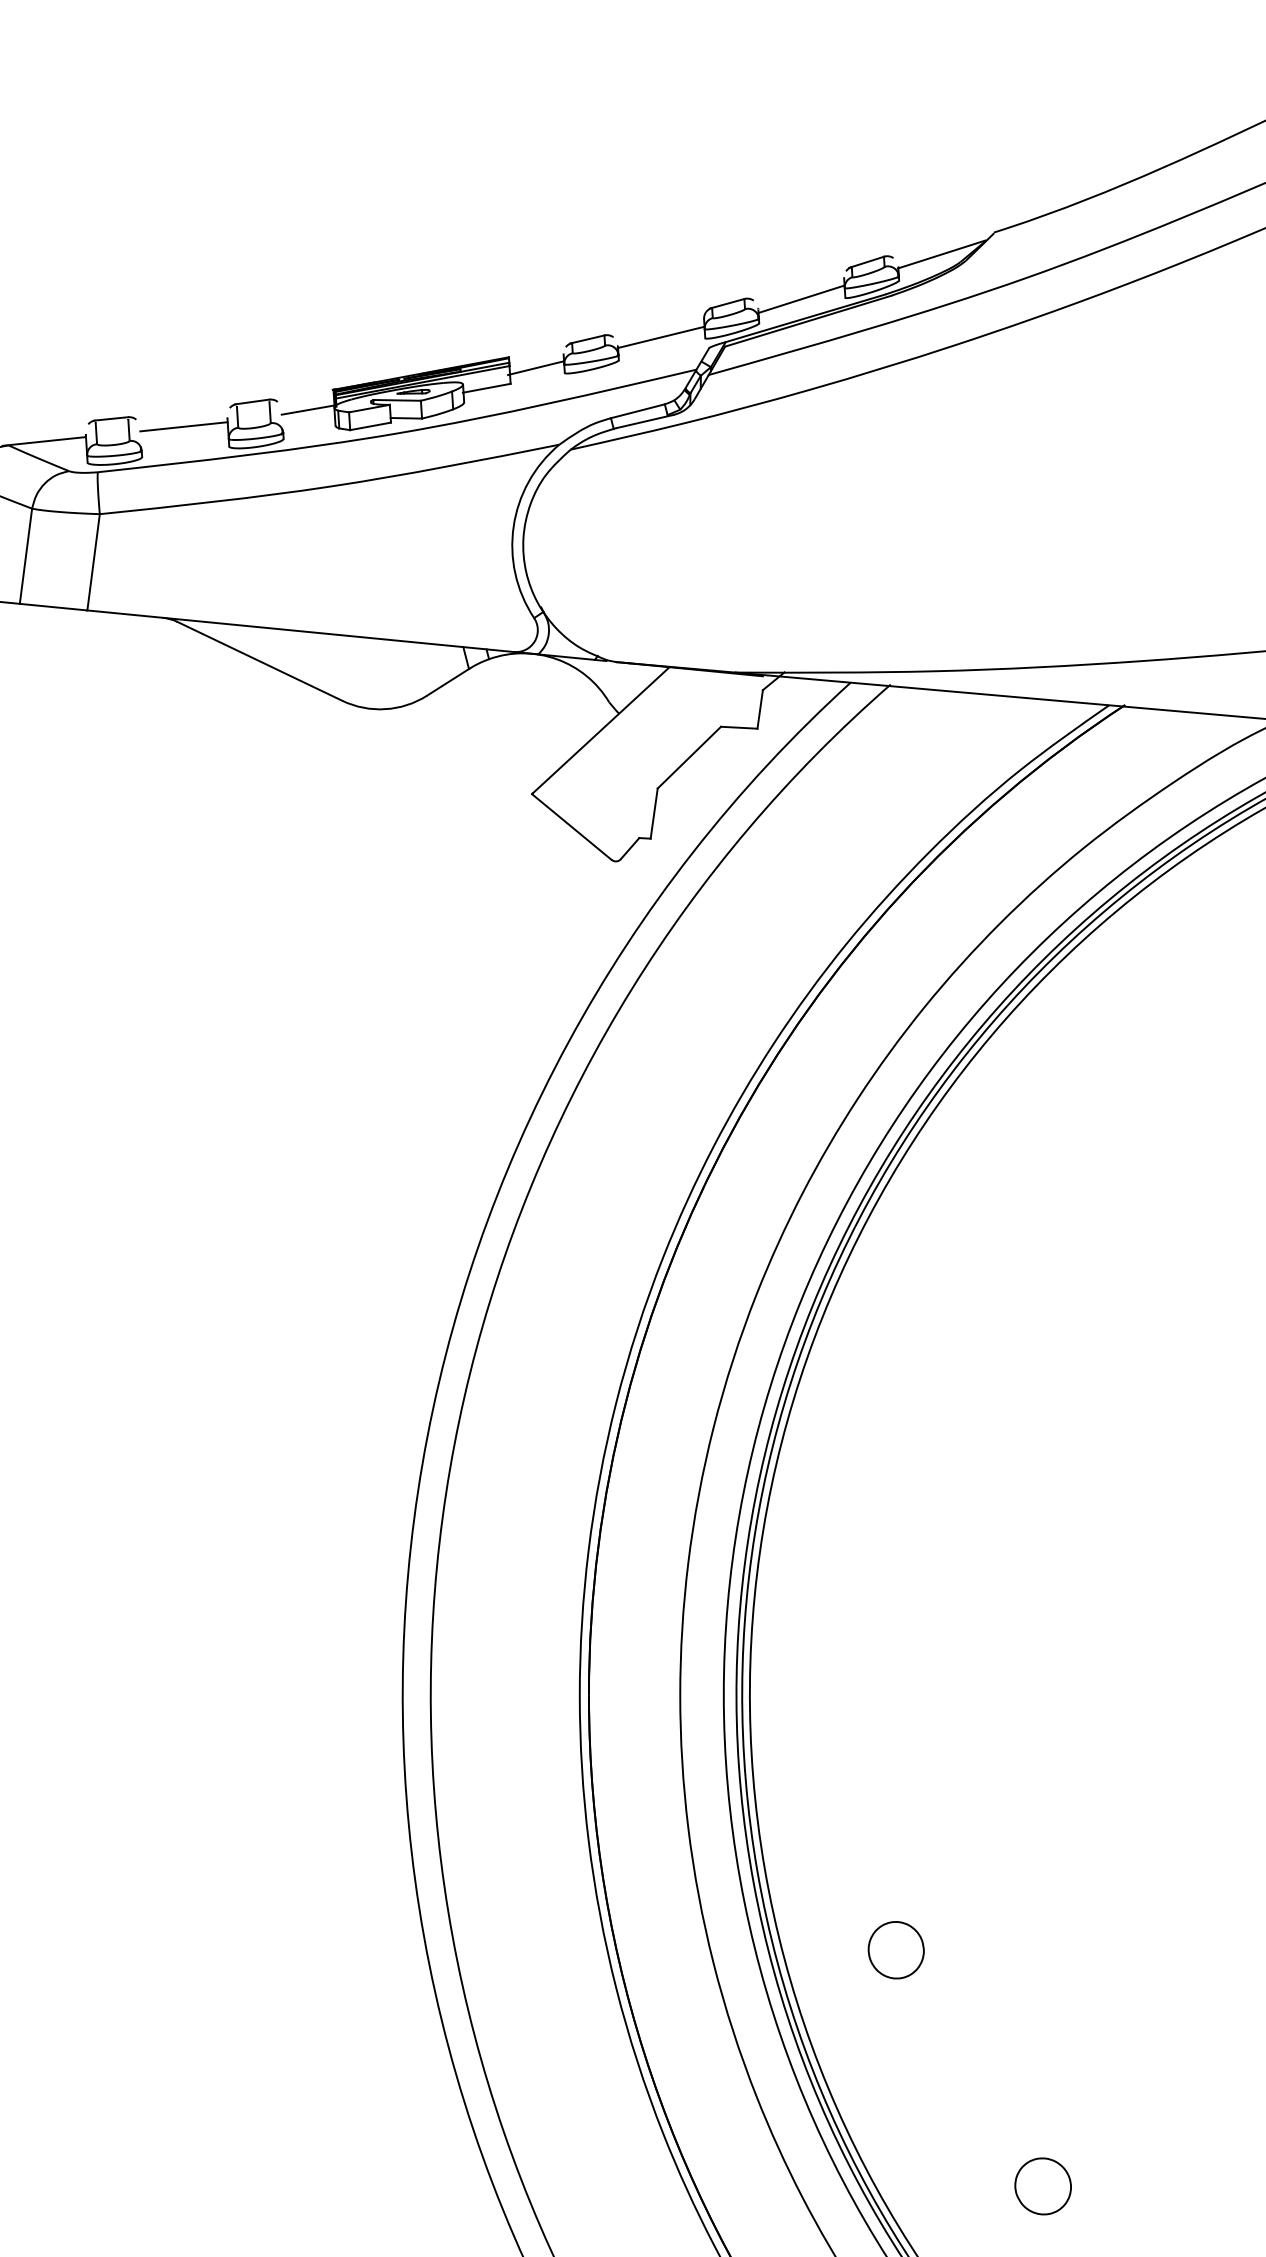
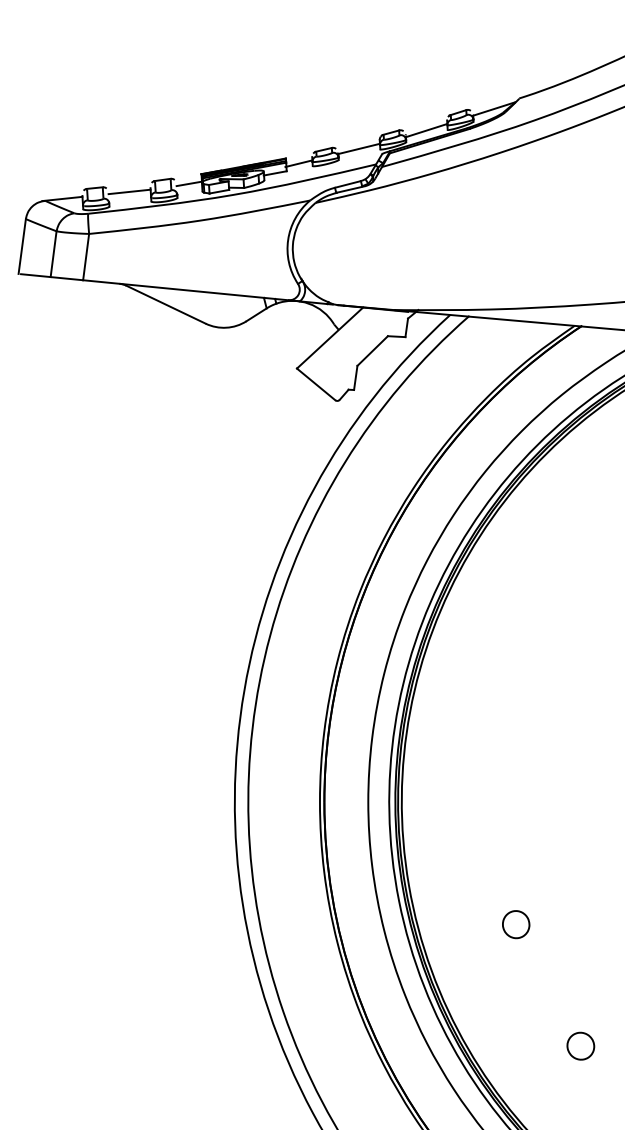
part: (896, 1949) -> (516, 924), moved
part: (1042, 2184) -> (580, 1045), moved

